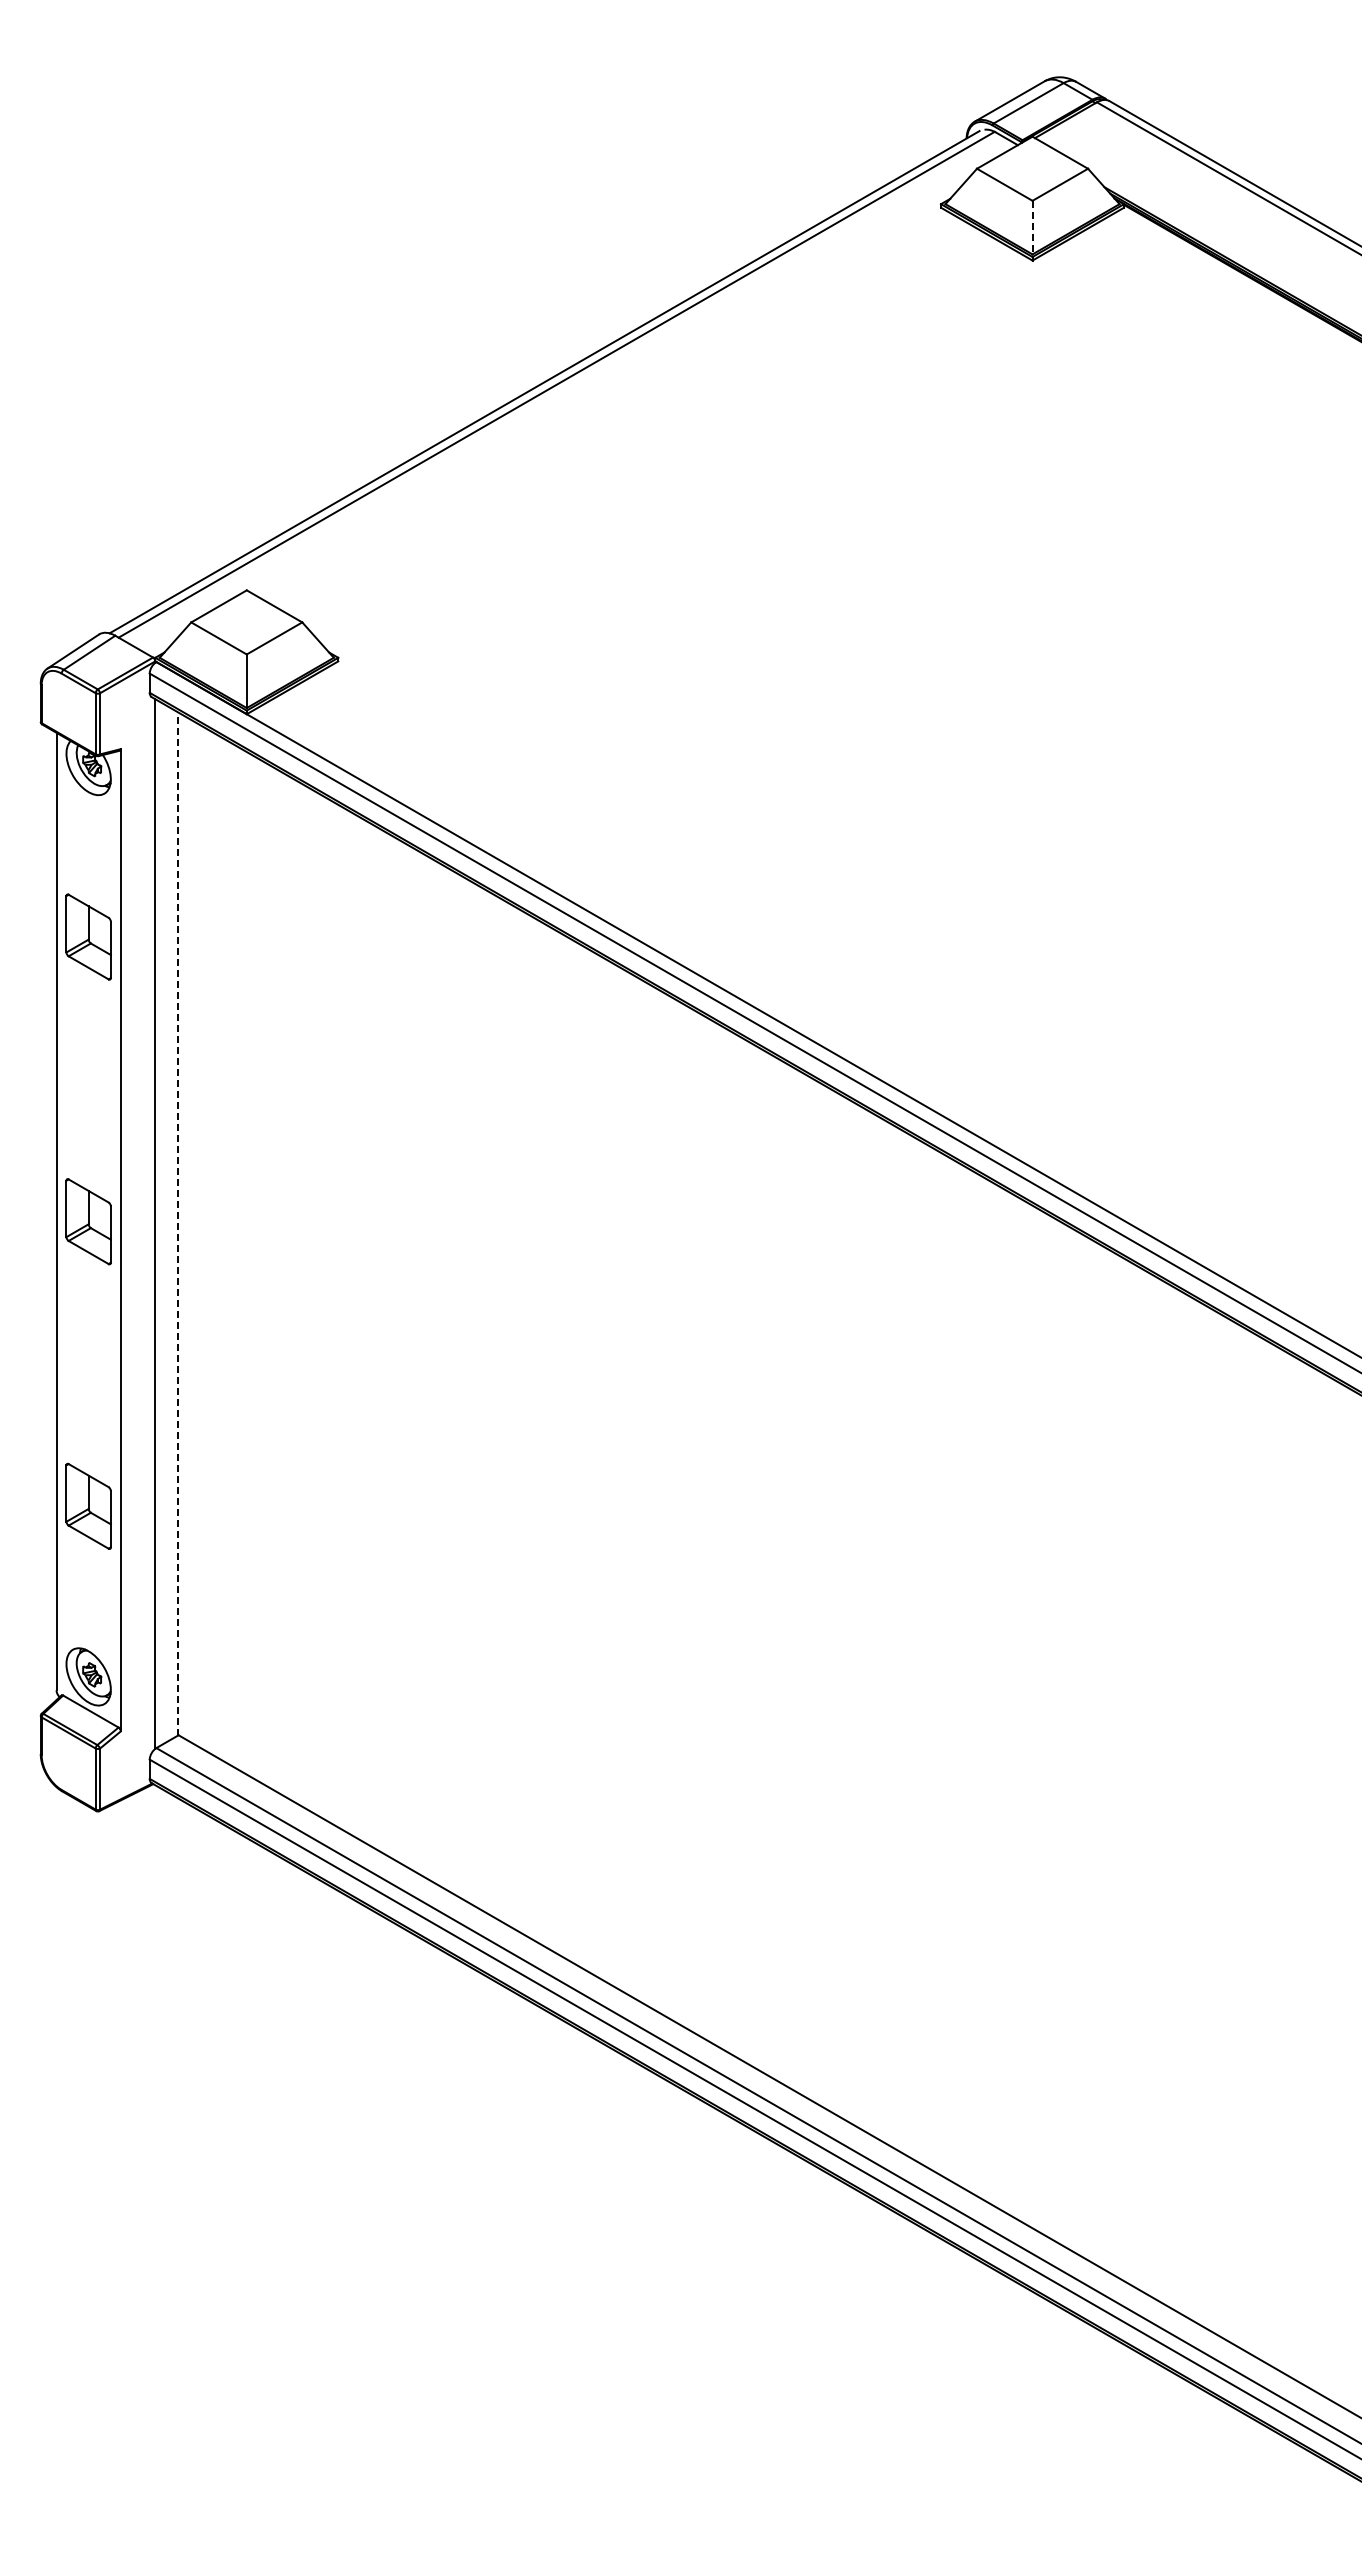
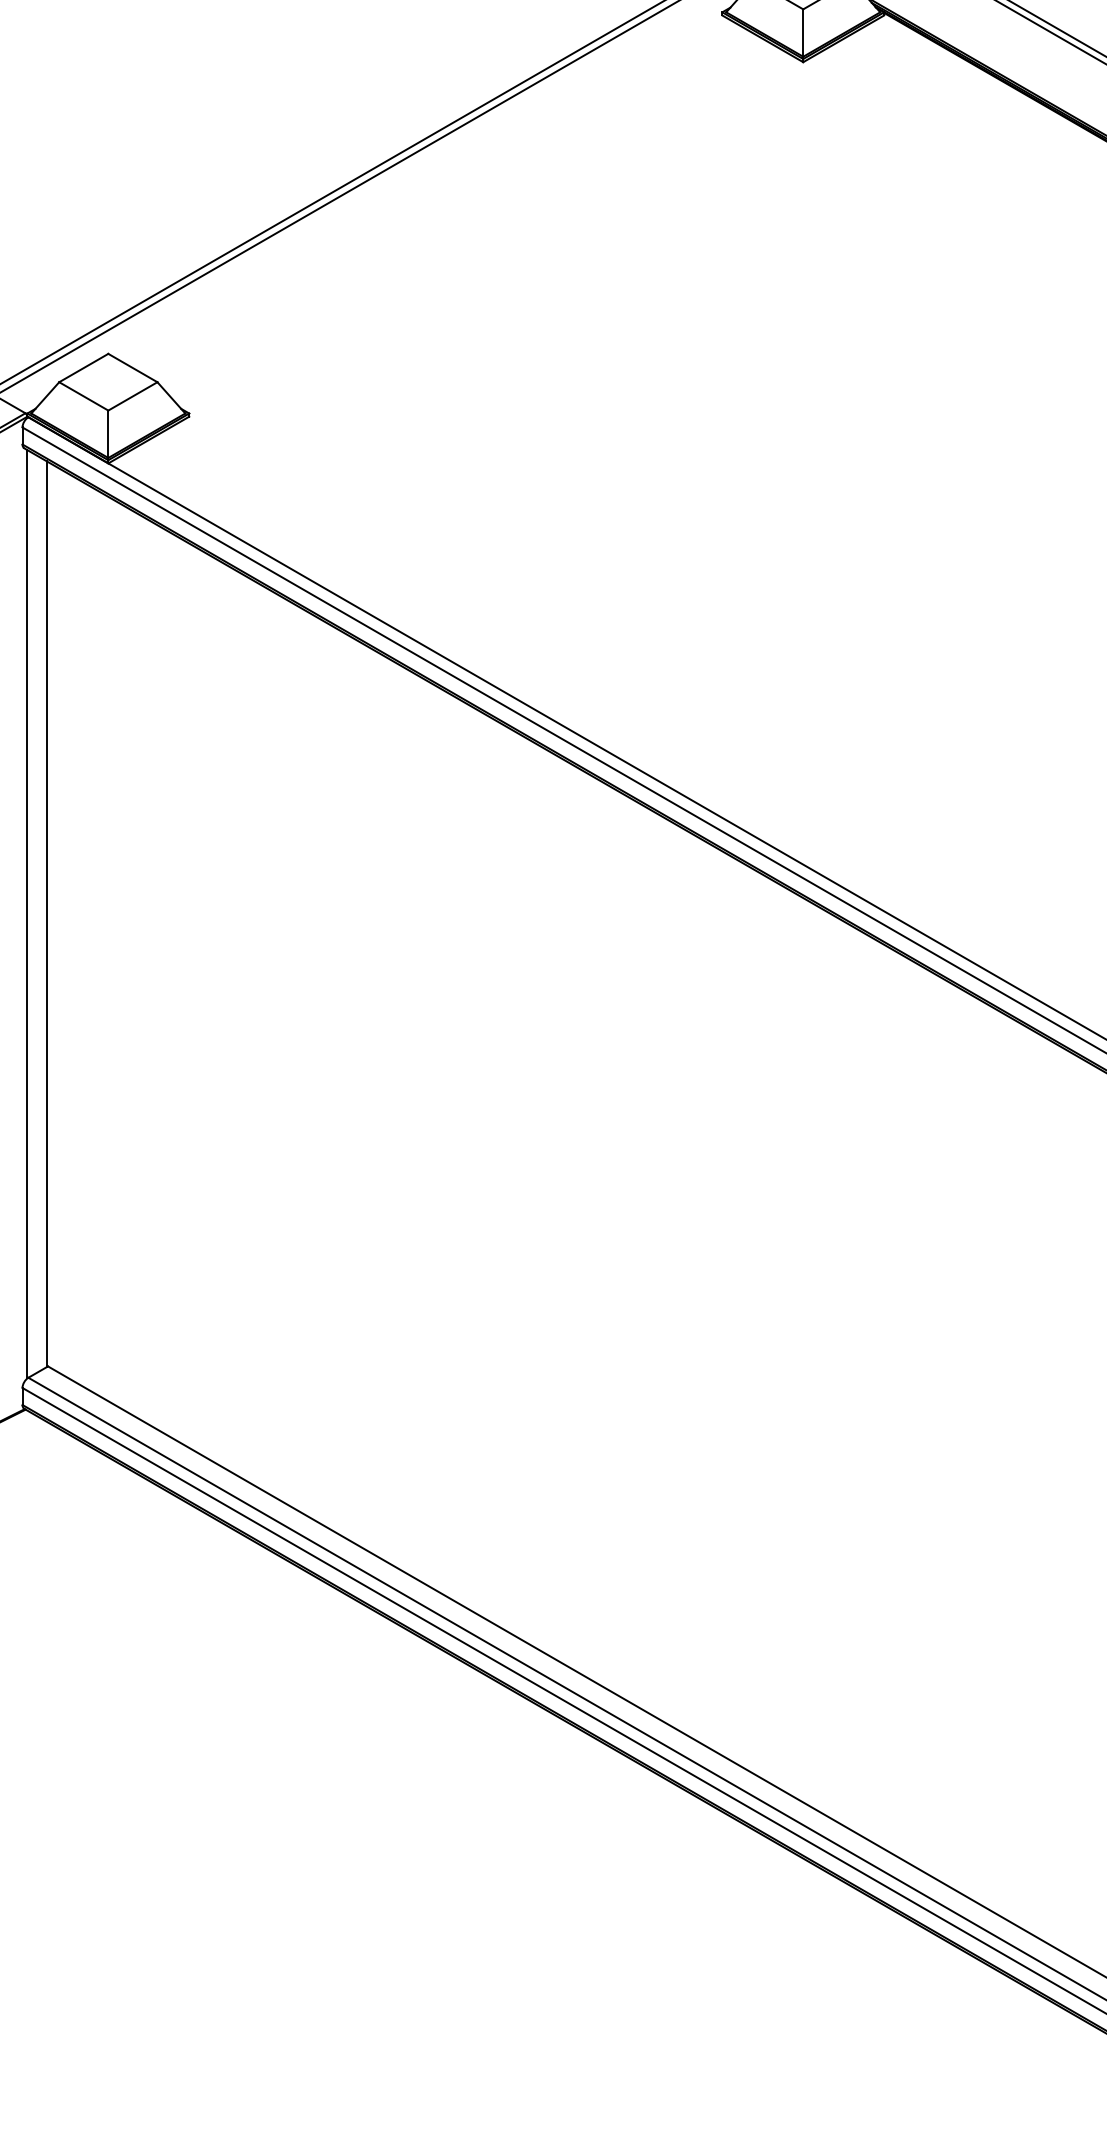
line: (1032, 227) -> (803, 32), dashed -> solid
line: (177, 1223) -> (47, 913), dashed -> solid

